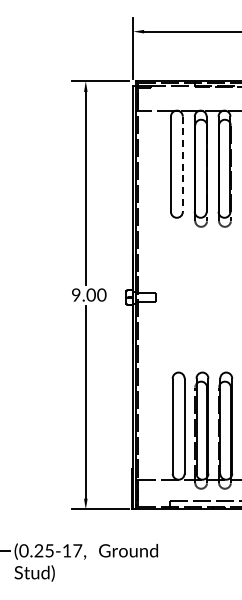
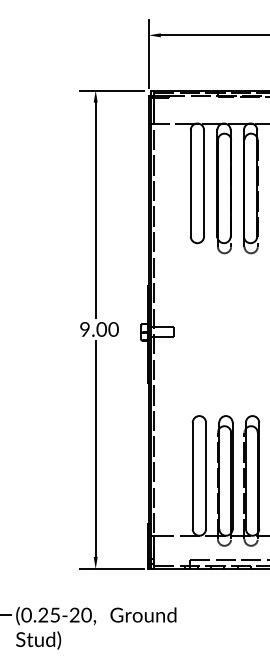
line: (182, 164) -> (203, 183), dashed -> solid
text: (72, 550) -> (80, 614), (0.25-17, -> (0.25-20,

